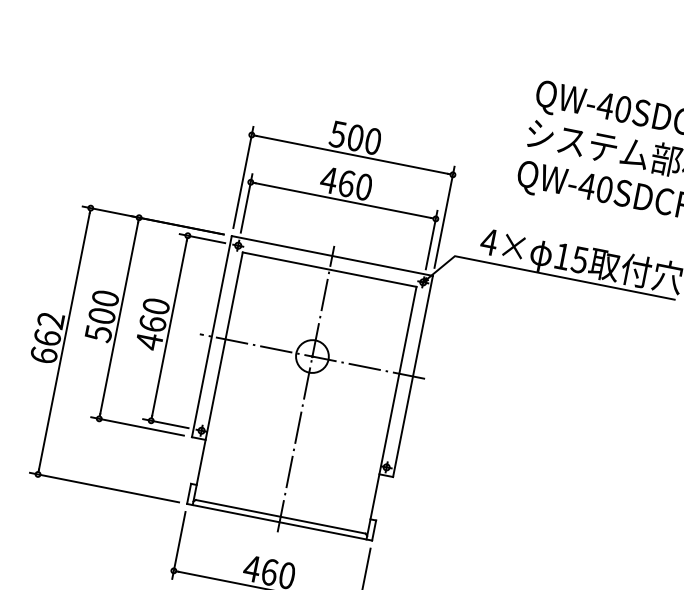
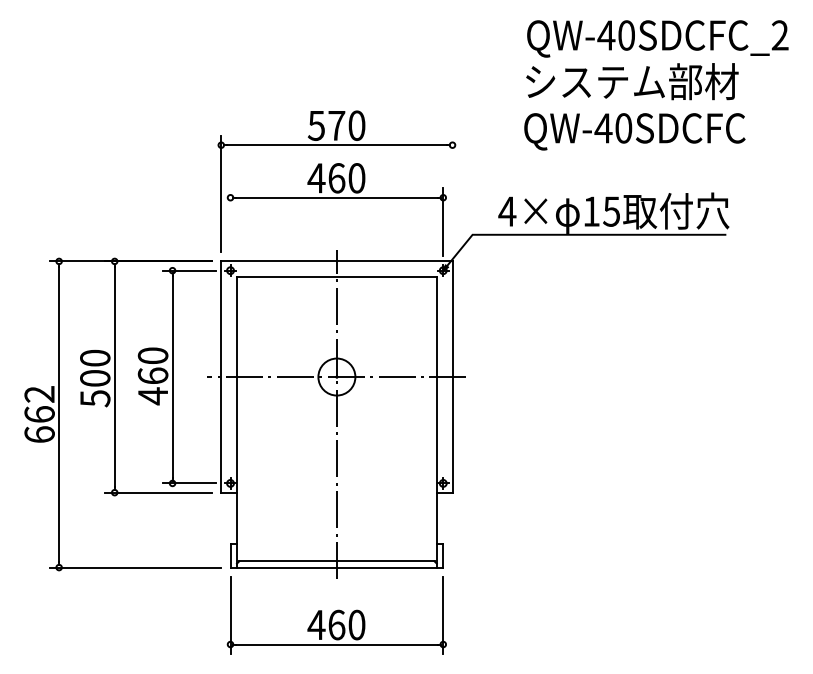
text: (355, 137) -> (336, 125), 500 -> 570
line: (246, 202) -> (230, 221), removed
line: (444, 216) -> (452, 193), removed

